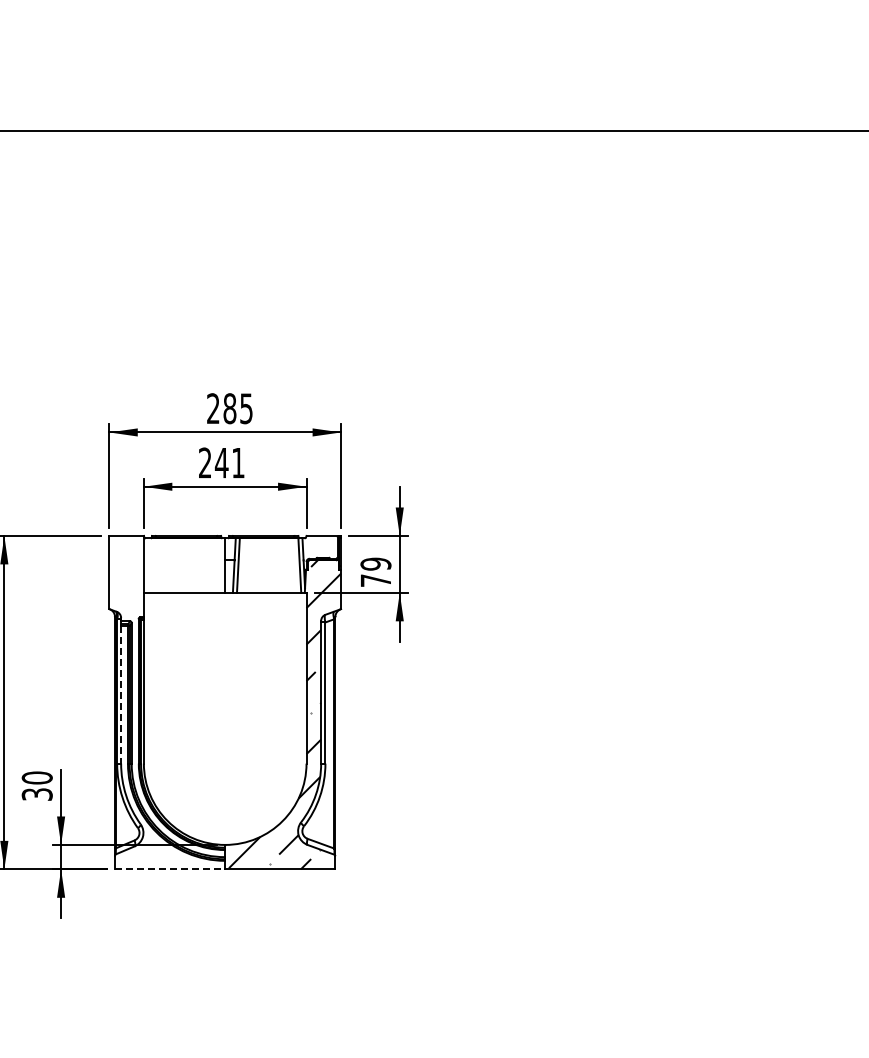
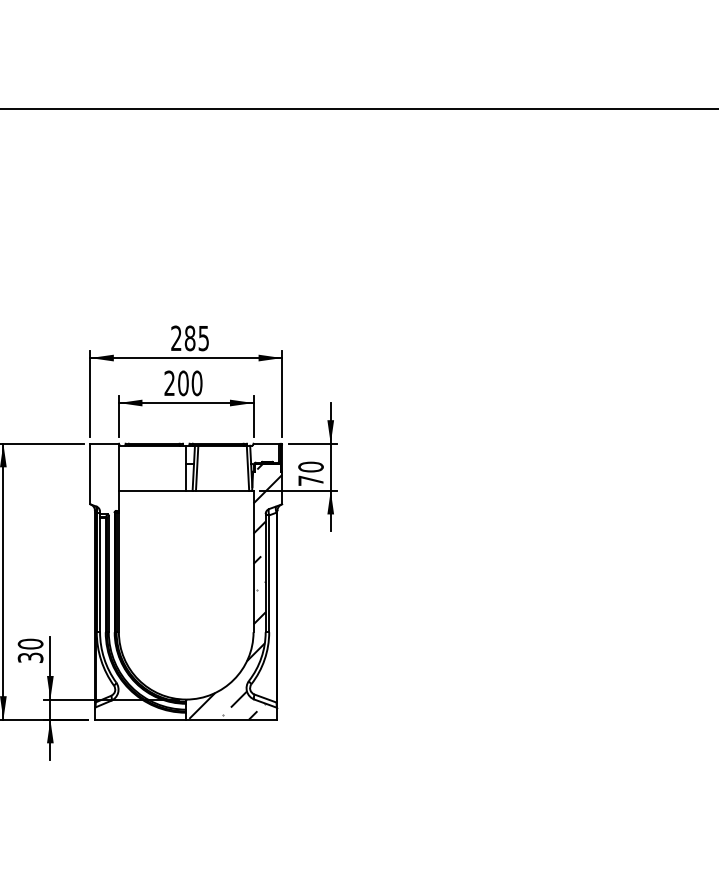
text: (229, 462) -> (189, 382), 241 -> 200
text: (375, 563) -> (310, 466), 79 -> 70
line: (121, 694) -> (100, 575), dashed -> solid
line: (170, 869) -> (140, 719), dashed -> solid

